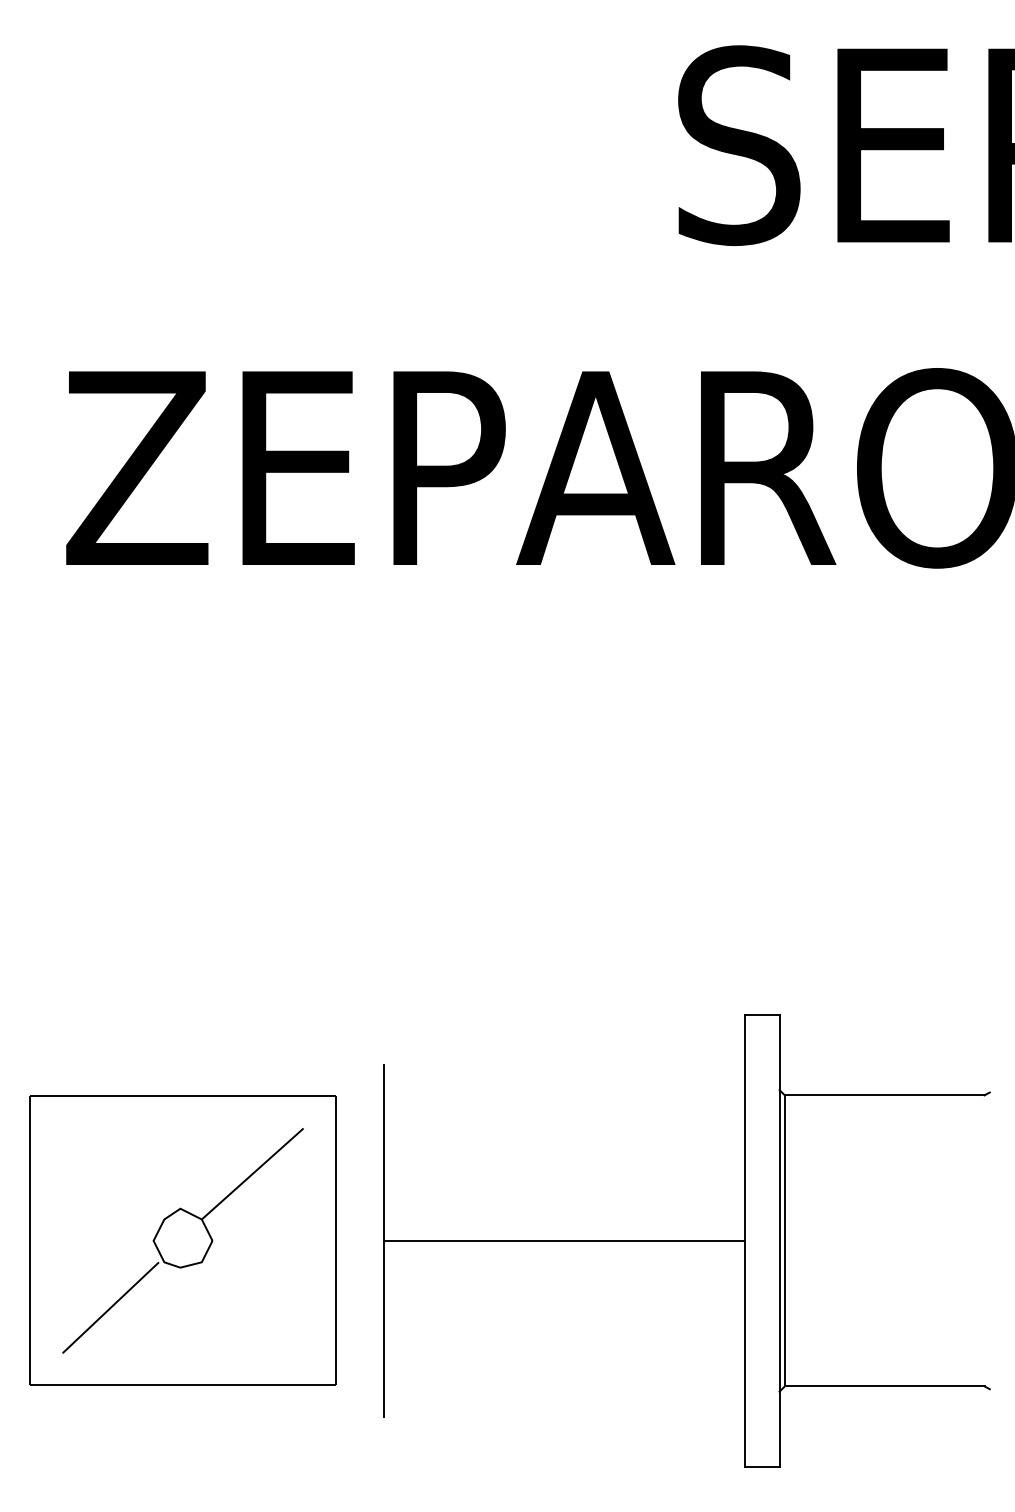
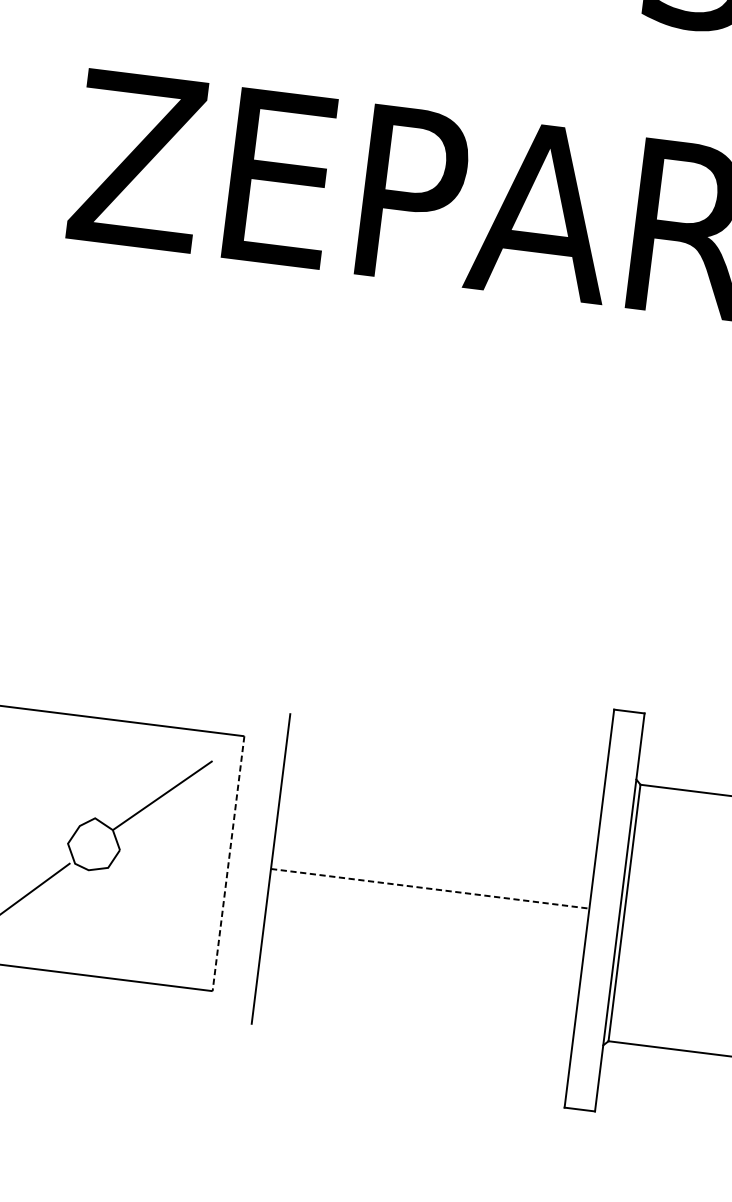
line: (335, 1240) -> (228, 863), solid -> dashed
line: (564, 1240) -> (430, 888), solid -> dashed

